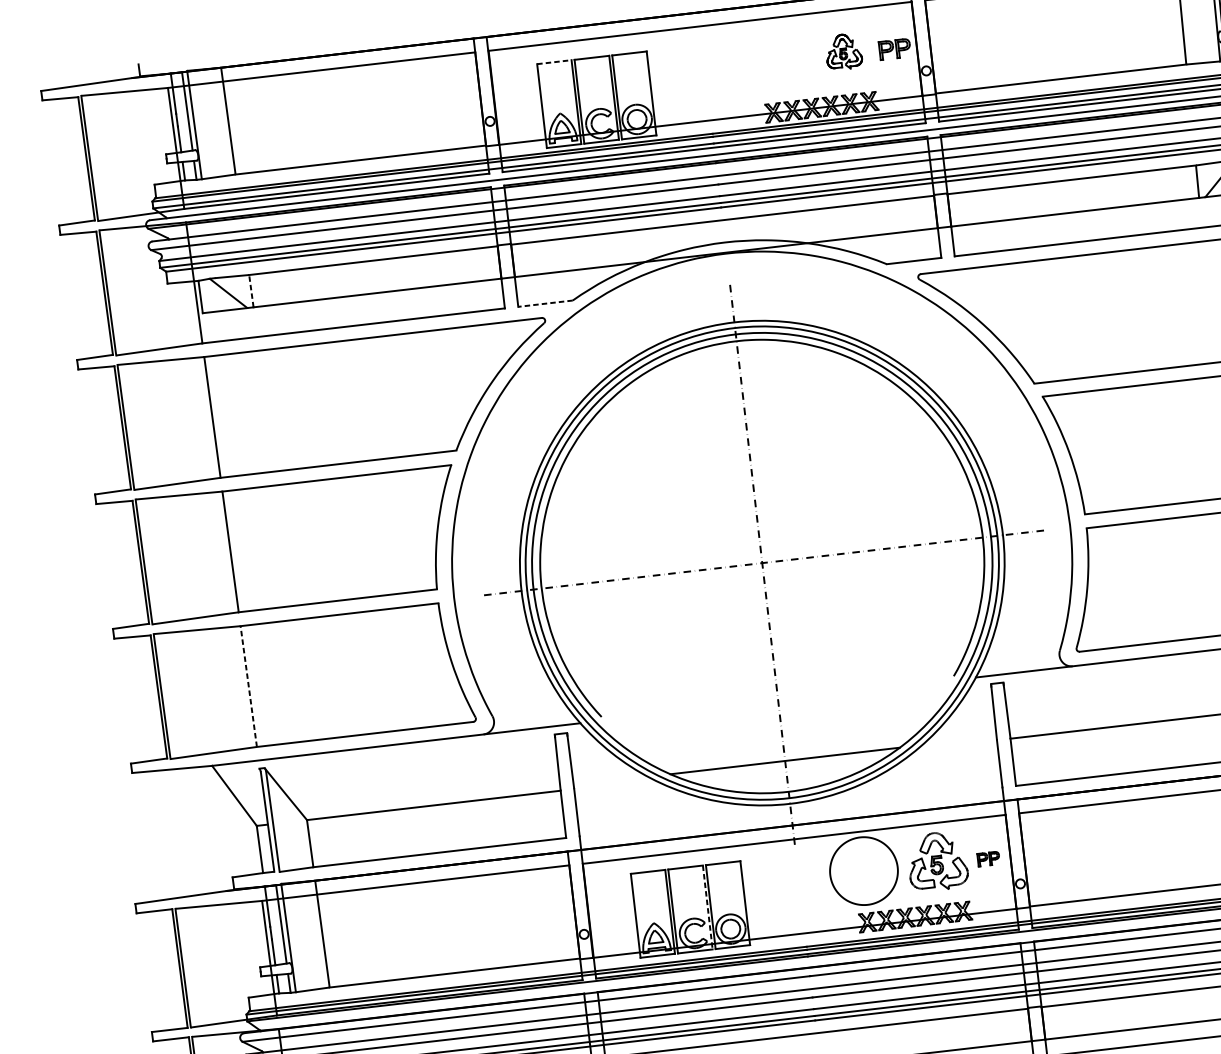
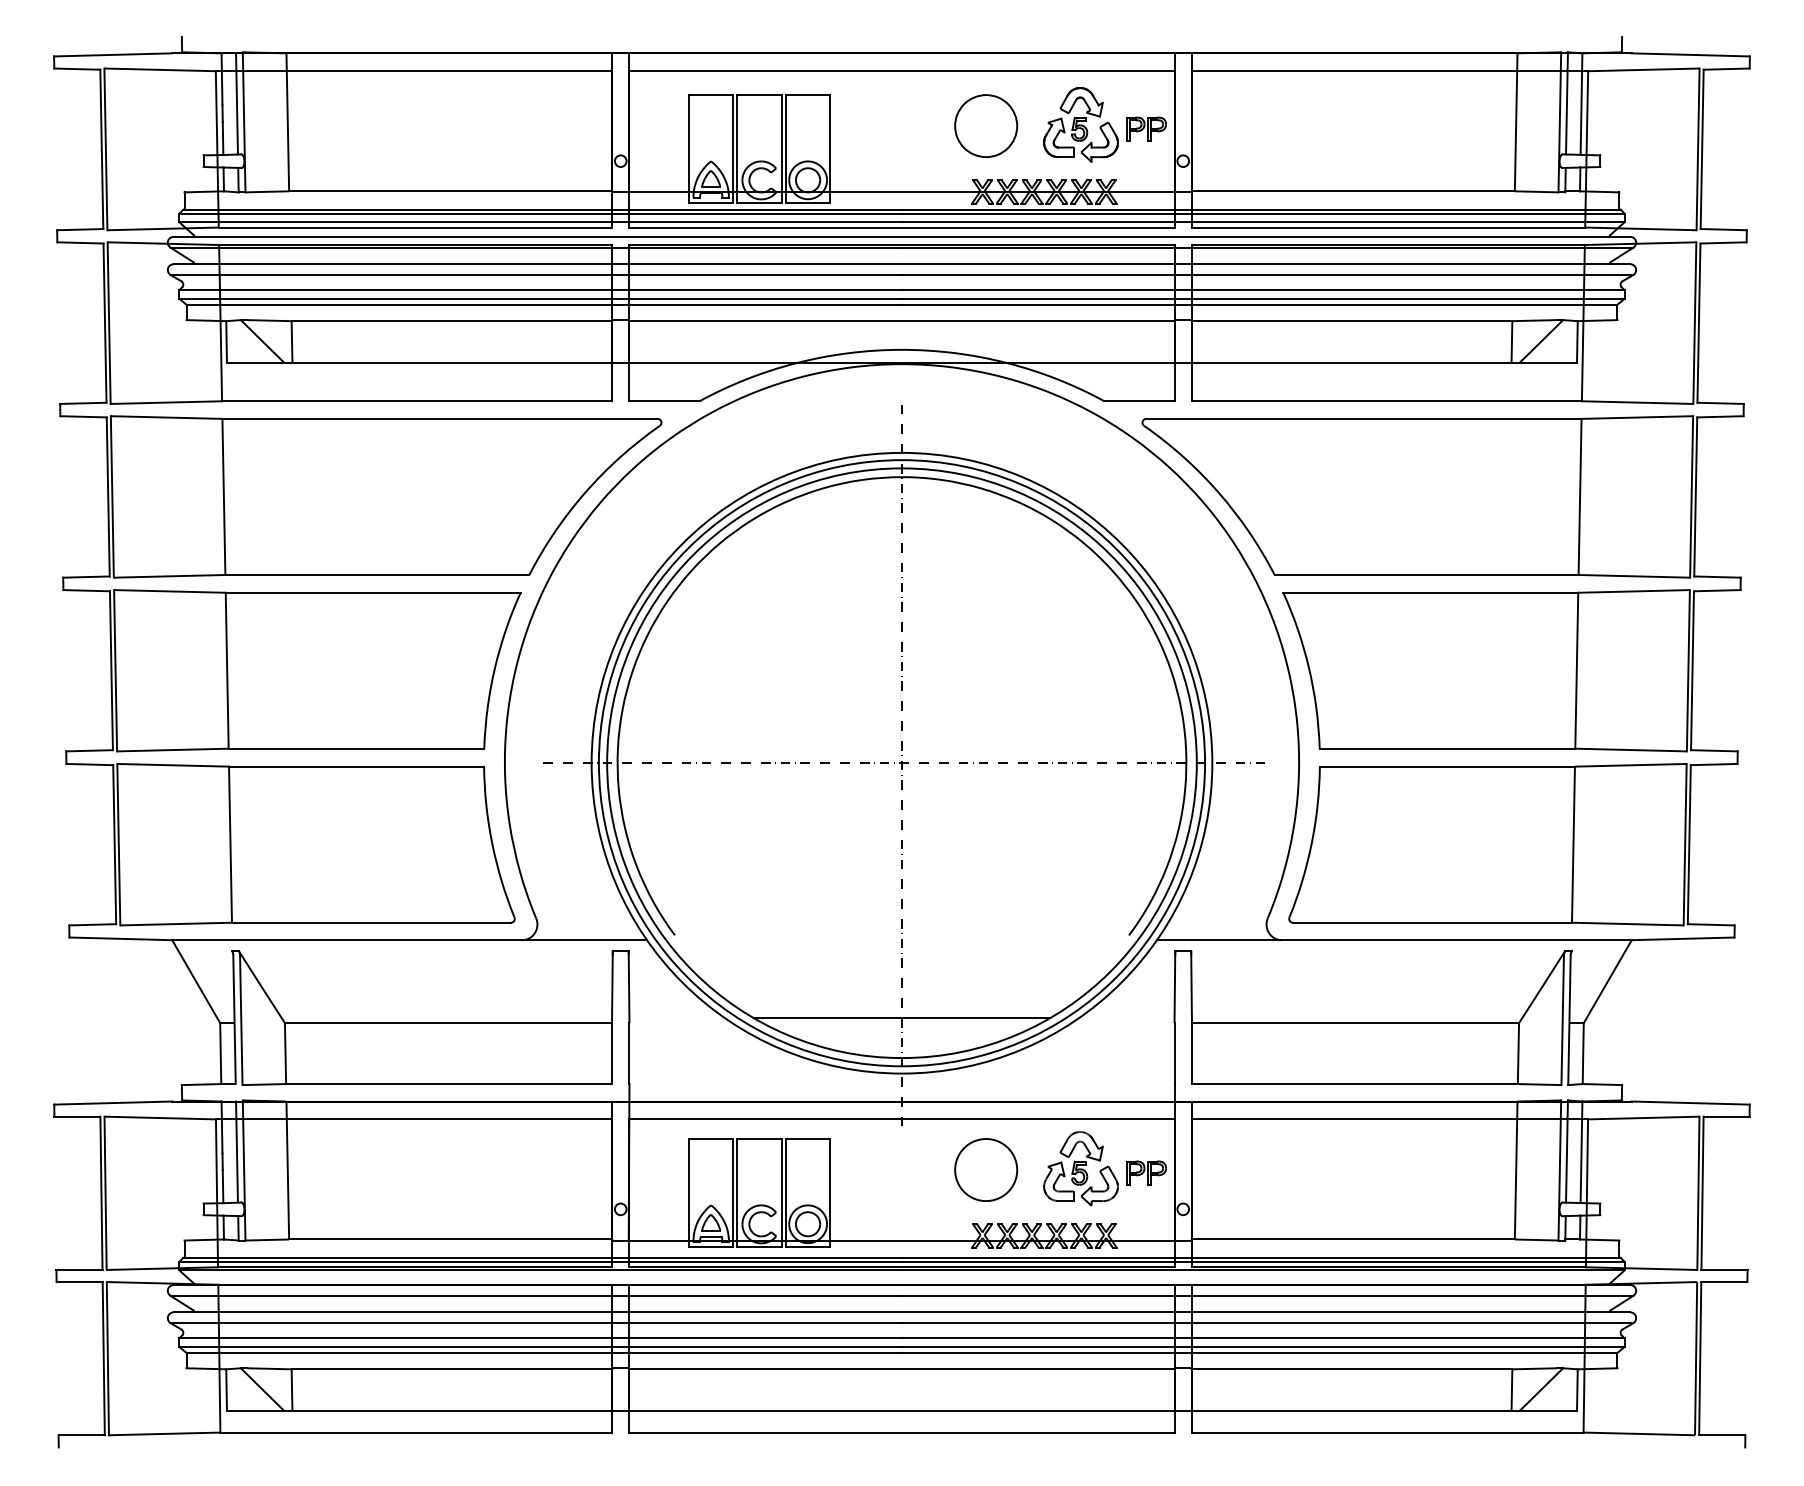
part: (843, 51) -> (1080, 124), size x1.67
part: (770, 60) -> (986, 125), added
line: (554, 62) -> (711, 95), dashed -> solid
line: (251, 291) -> (292, 342), dashed -> solid
line: (544, 303) -> (663, 401), dashed -> solid
line: (248, 686) -> (230, 844), dashed -> solid
part: (988, 858) -> (1146, 1172), size x1.43
part: (864, 870) -> (986, 1169), size x0.71
line: (707, 907) -> (781, 1193), dashed -> solid

